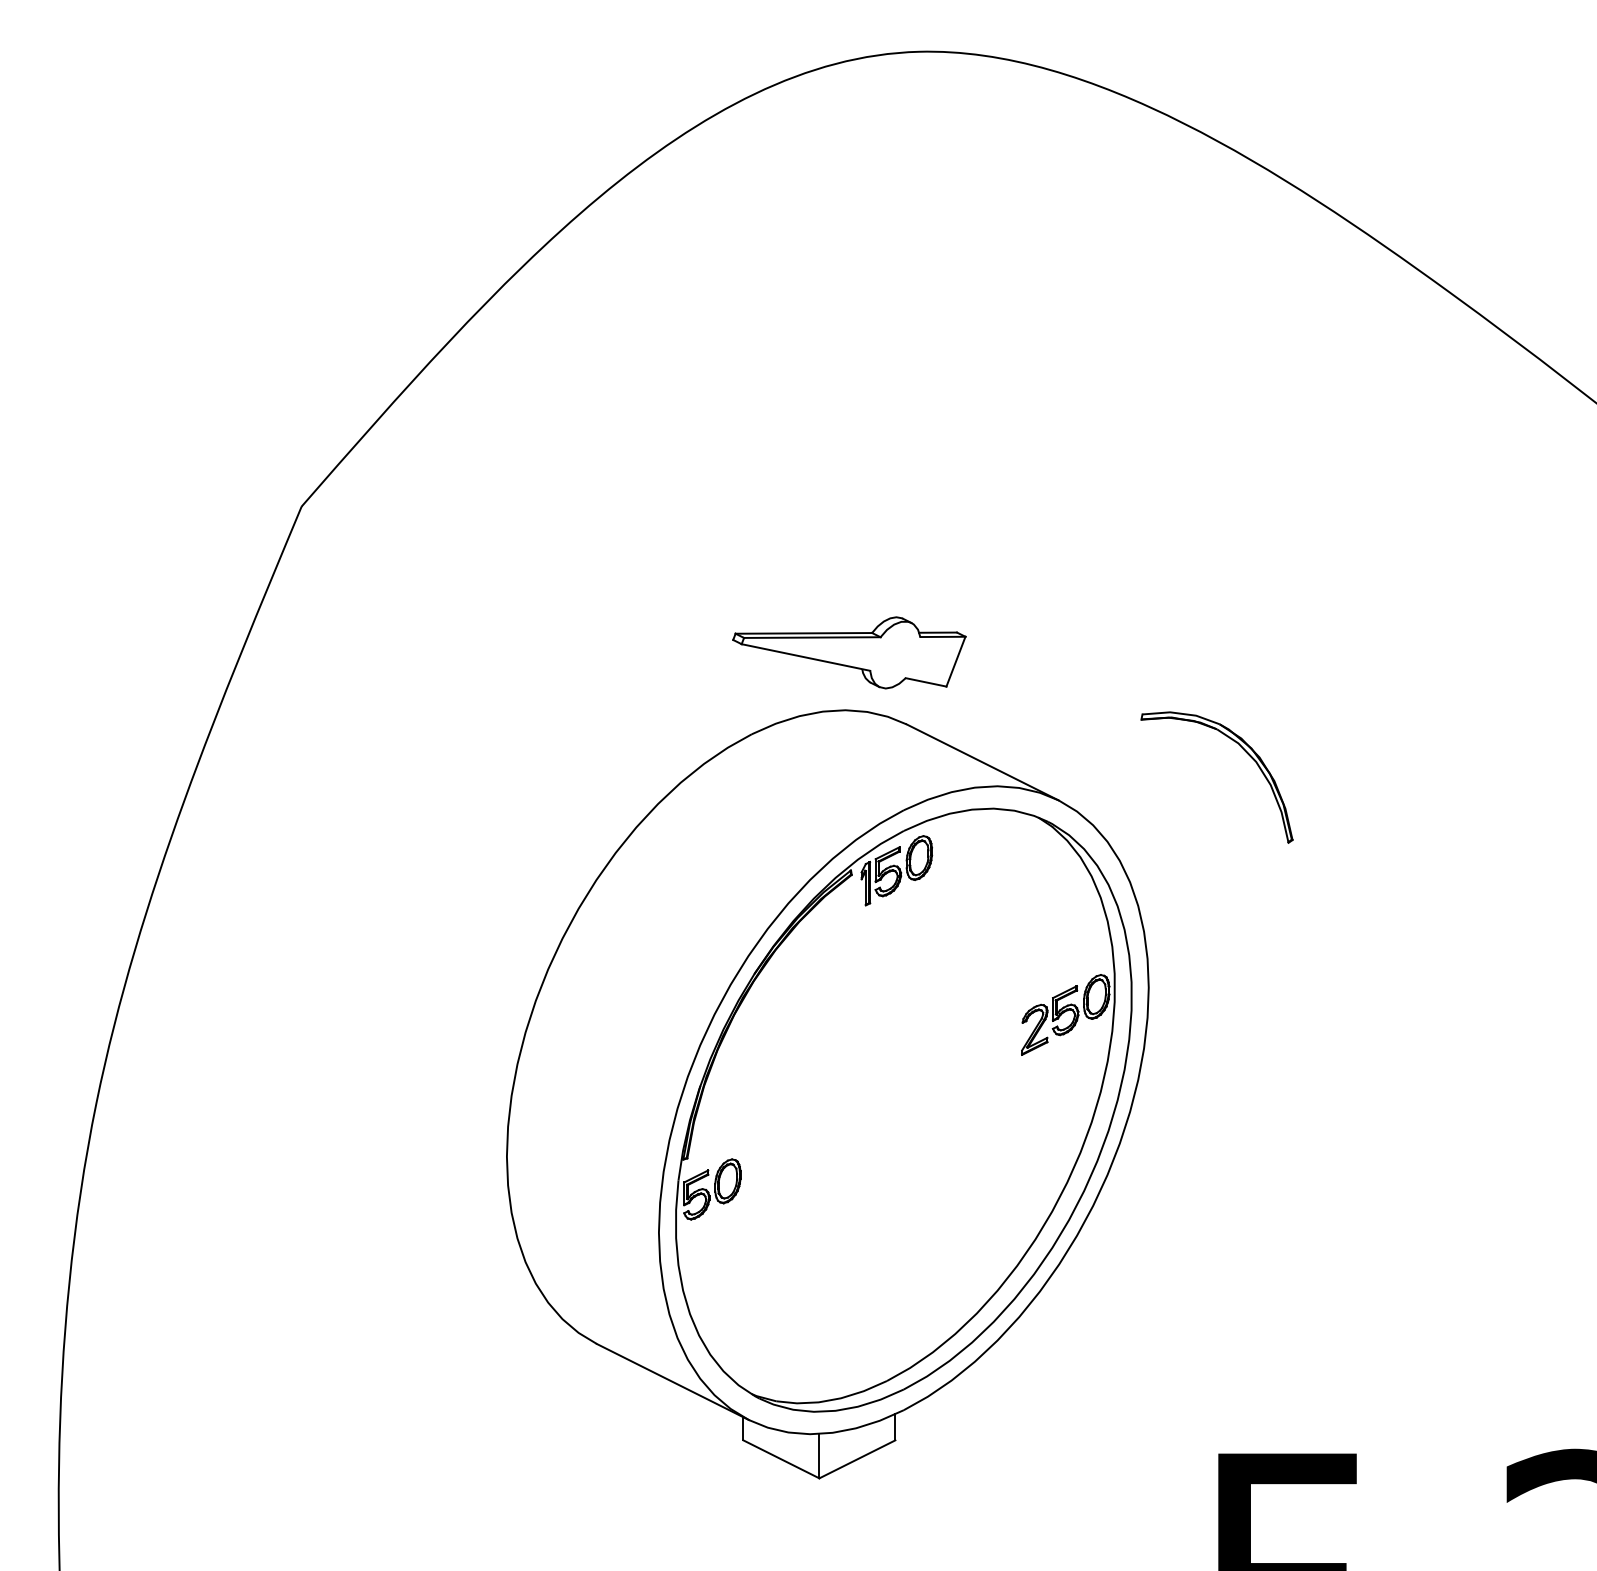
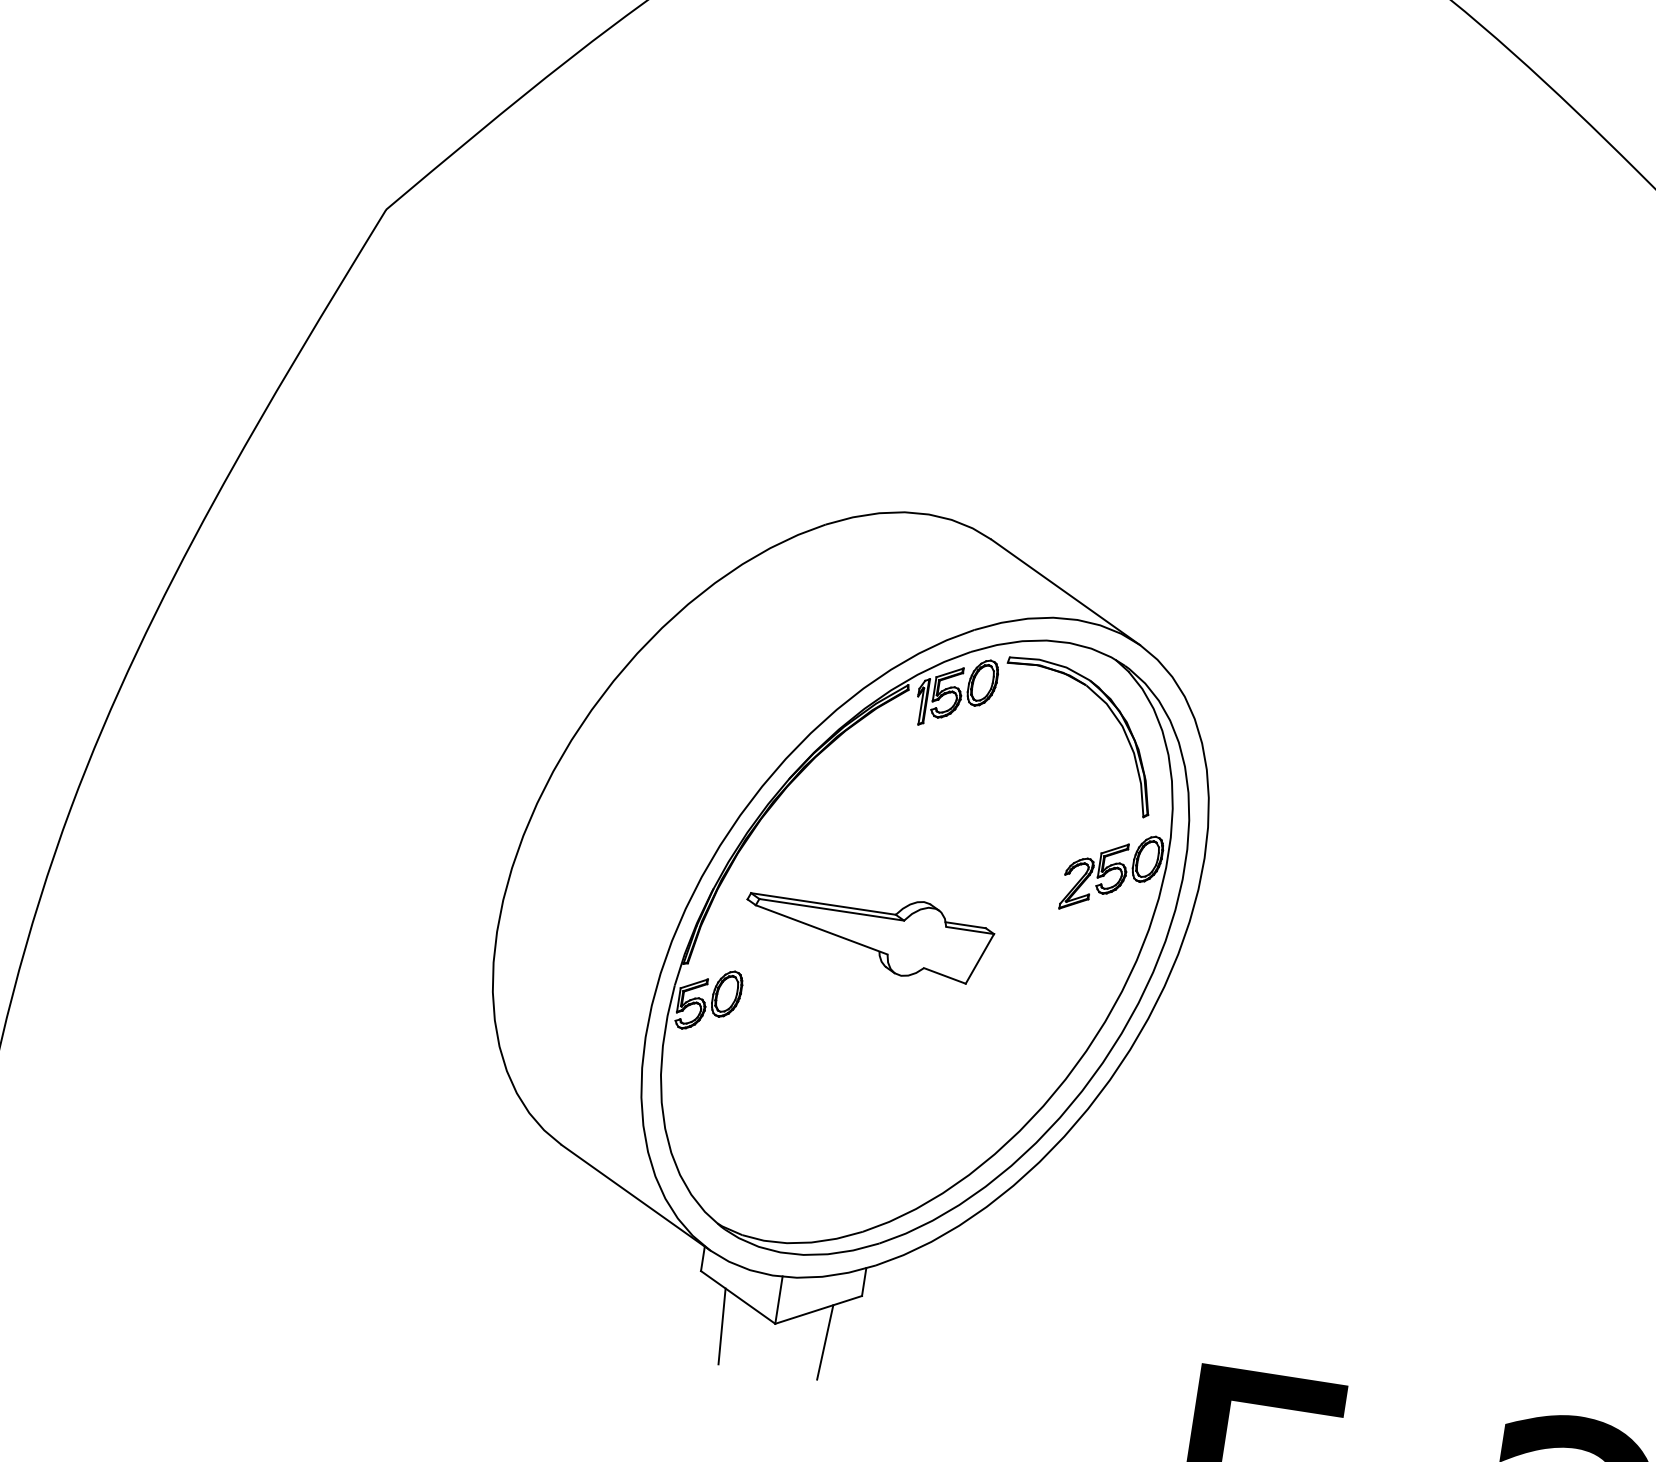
part: (849, 652) -> (868, 931), moved
part: (1243, 750) -> (1110, 712), moved
line: (770, 1487) -> (722, 1325), added
line: (867, 1487) -> (824, 1341), added

